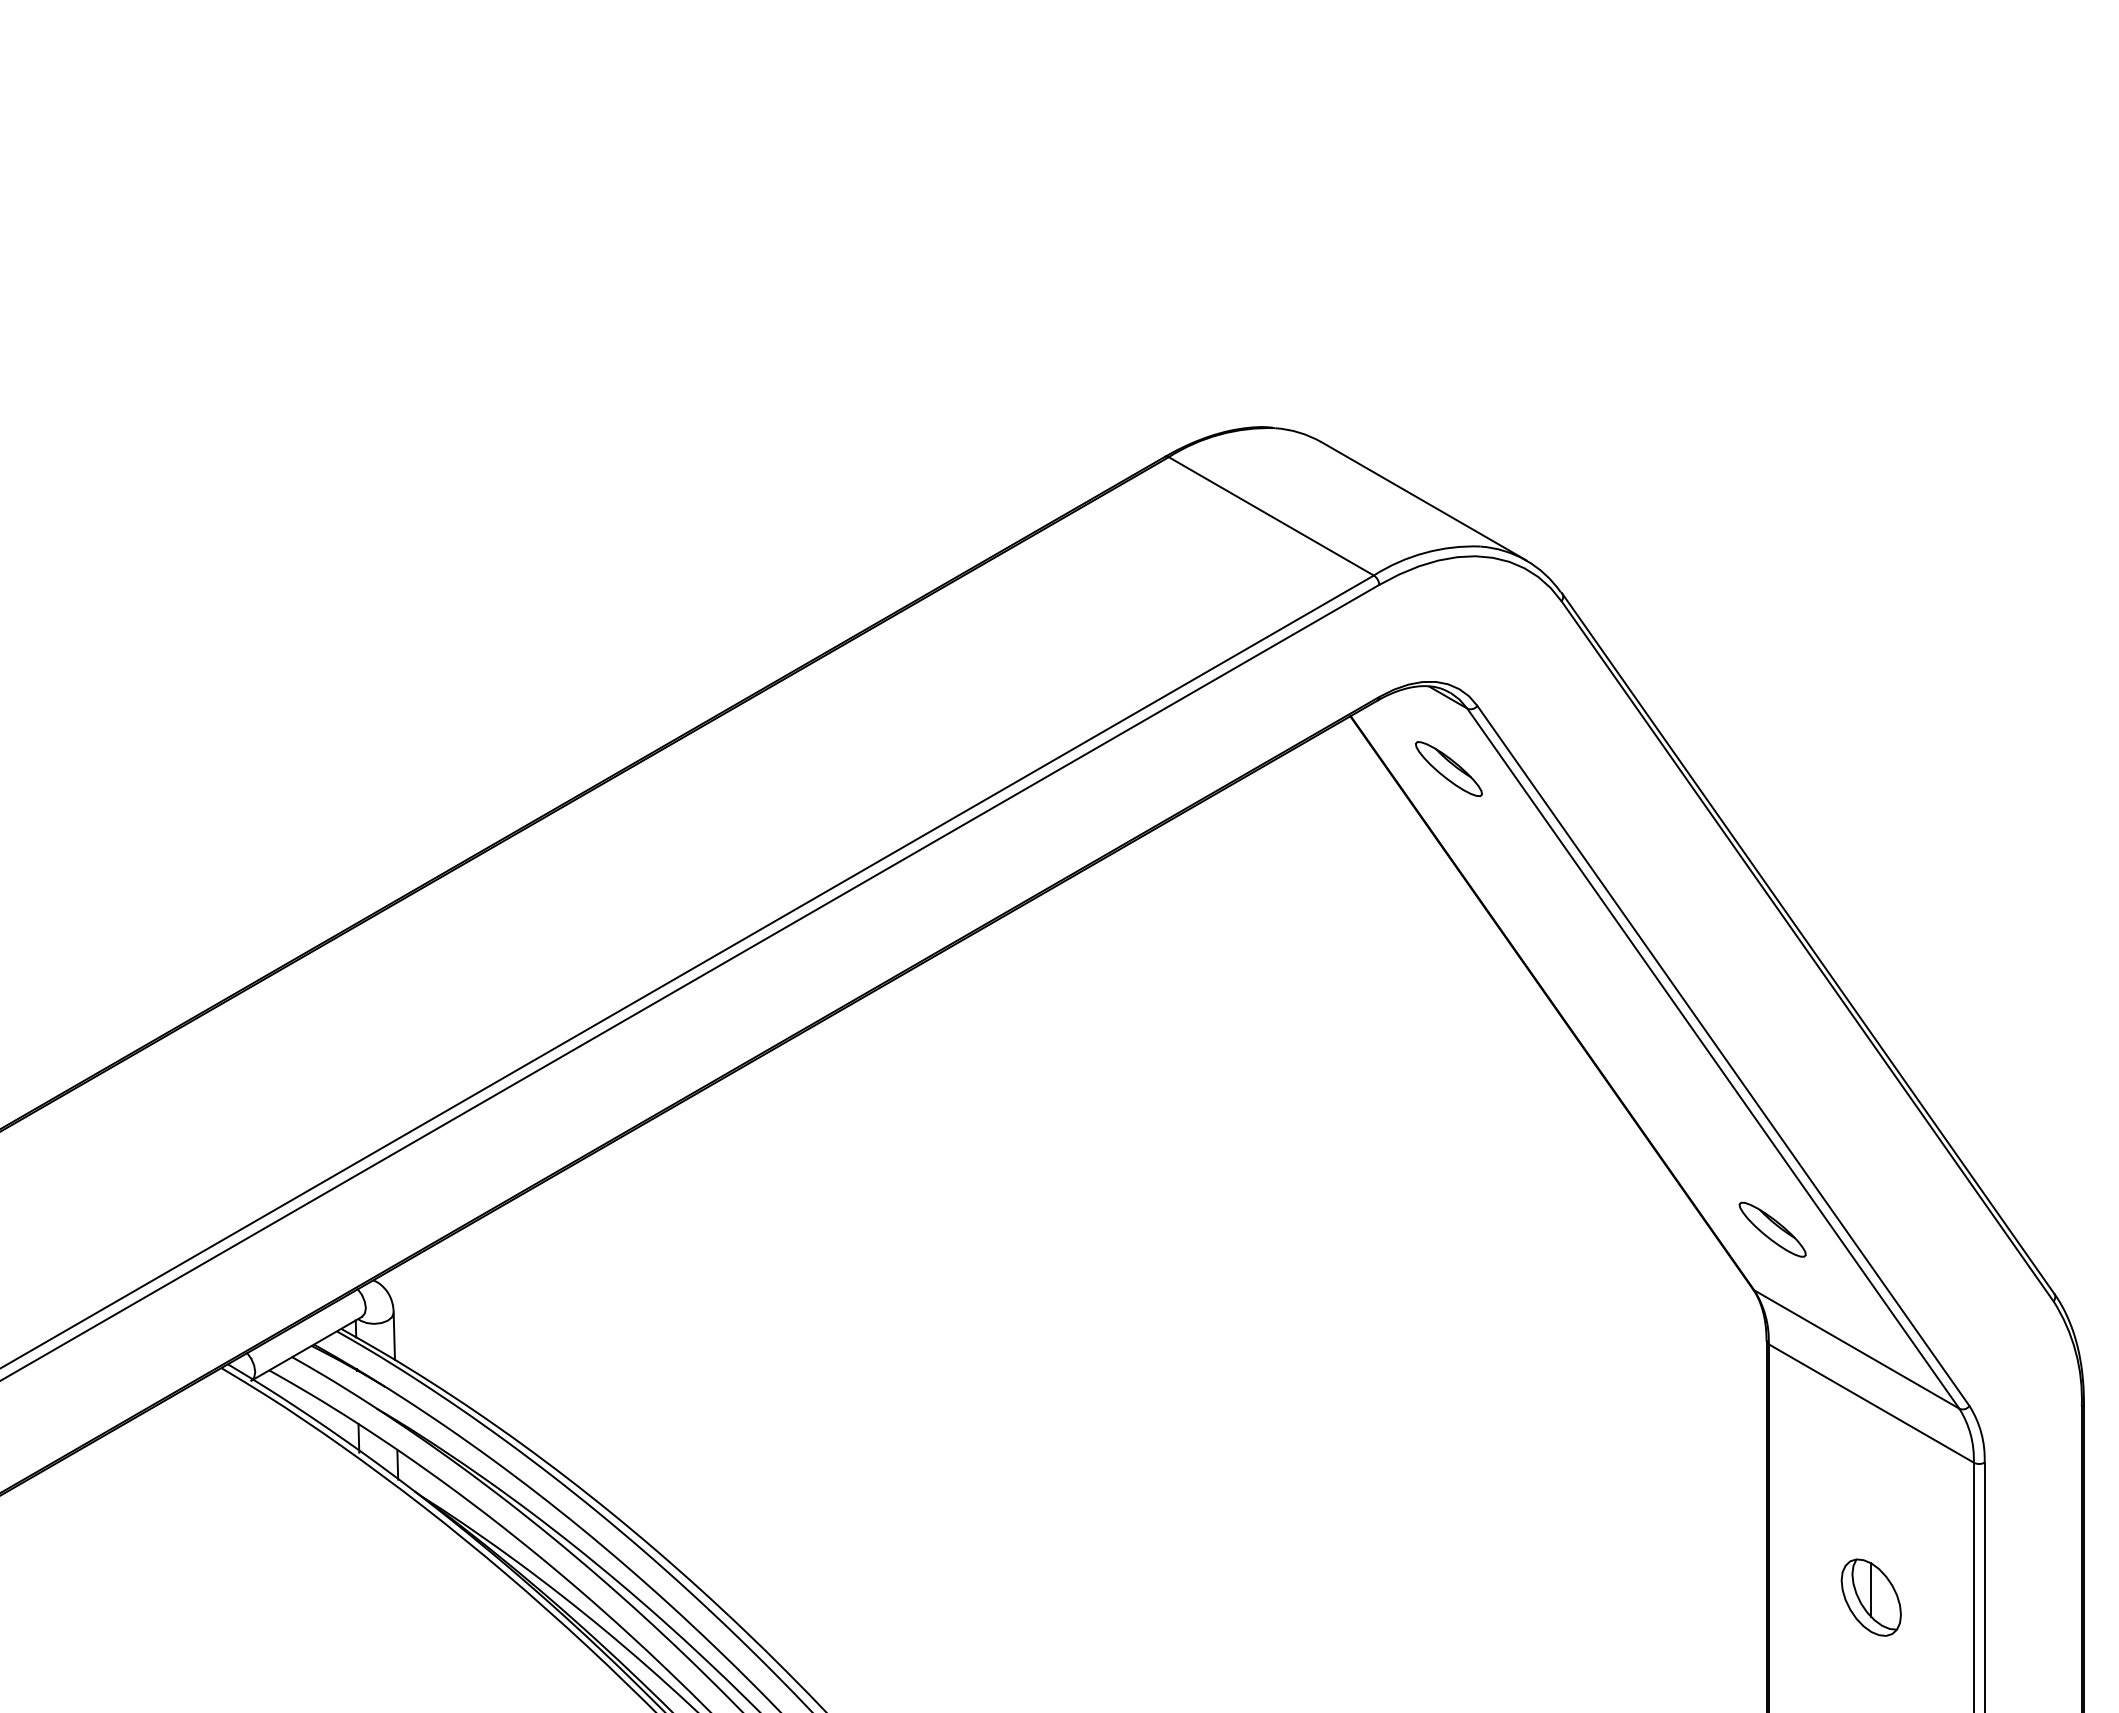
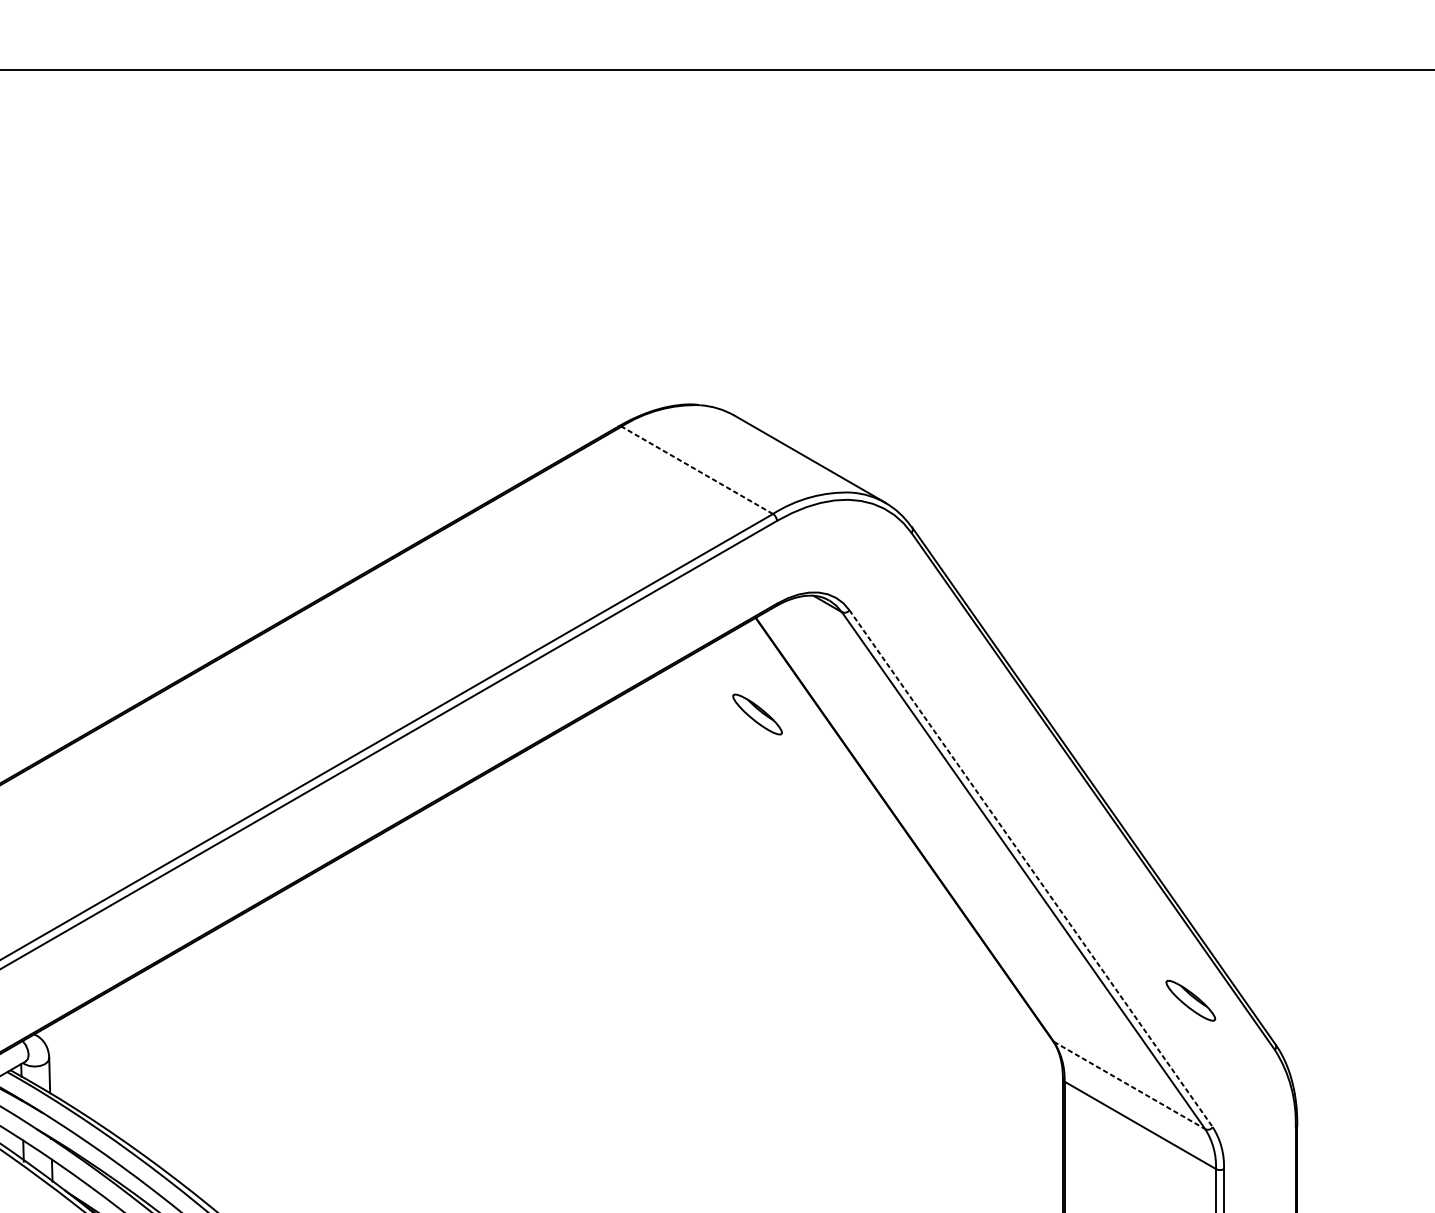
line: (1270, 516) -> (696, 470), solid -> dashed
part: (1448, 768) -> (757, 714), moved
line: (1723, 1055) -> (1031, 868), solid -> dashed
part: (1772, 1229) -> (1190, 1000), moved
line: (1857, 1349) -> (1130, 1085), solid -> dashed

